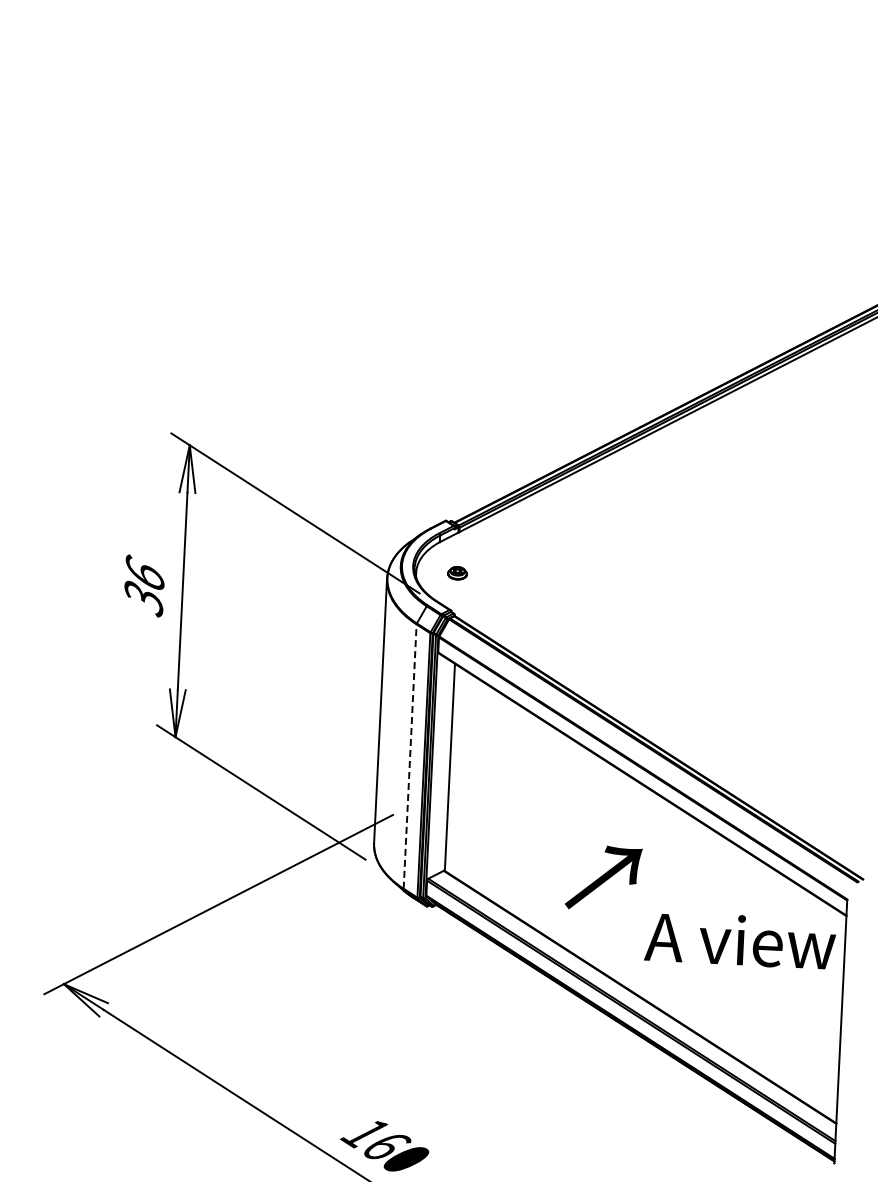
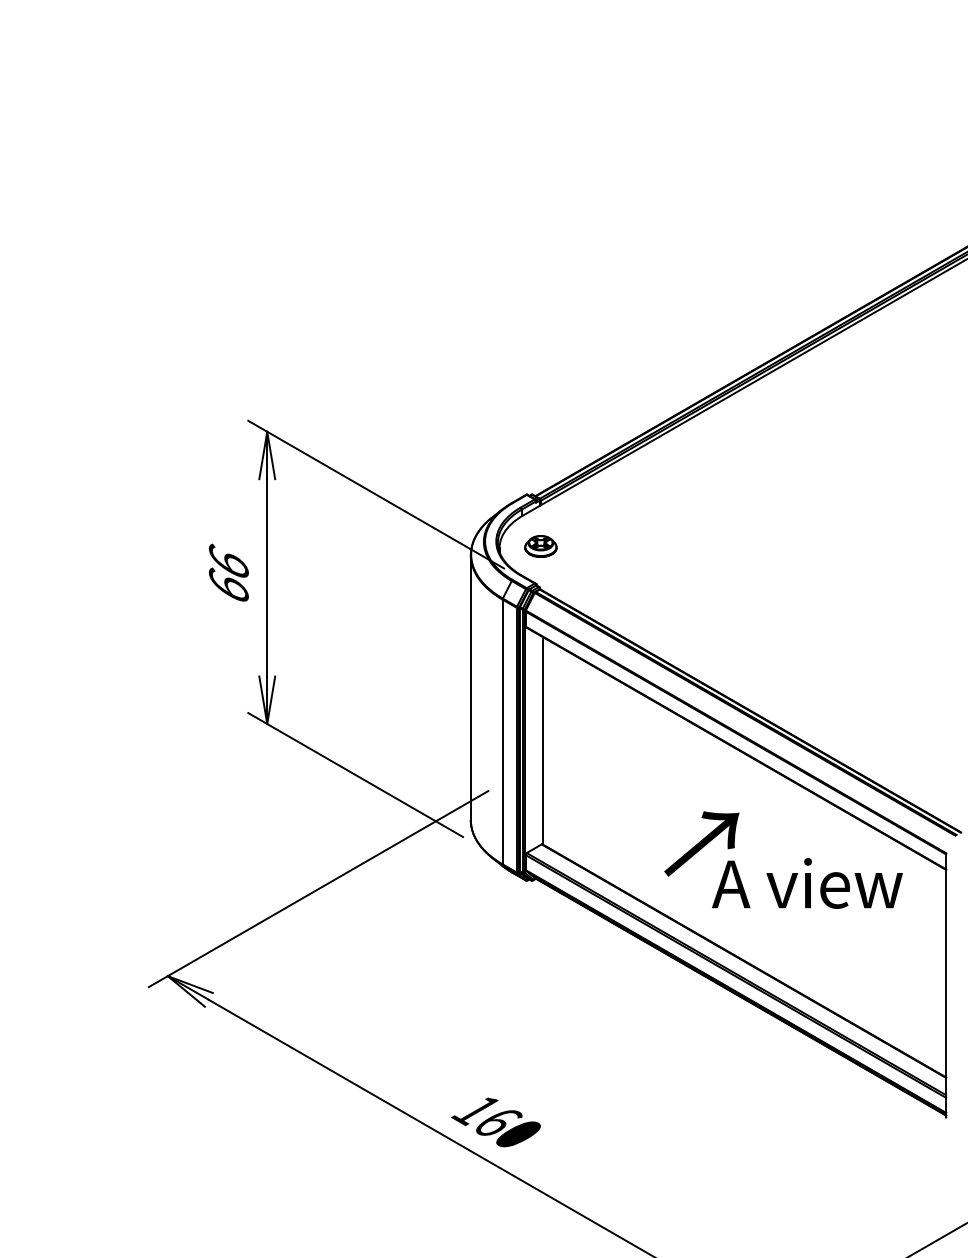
part: (457, 573) -> (540, 546), size x1.67
text: (143, 597) -> (228, 586), 36 -> 66
line: (410, 756) -> (502, 731), dashed -> solid
text: (740, 940) -> (807, 883), moved

